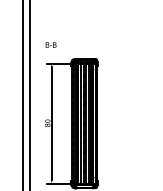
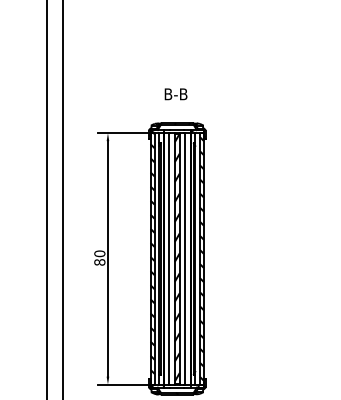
text: (50, 44) -> (174, 93), moved

